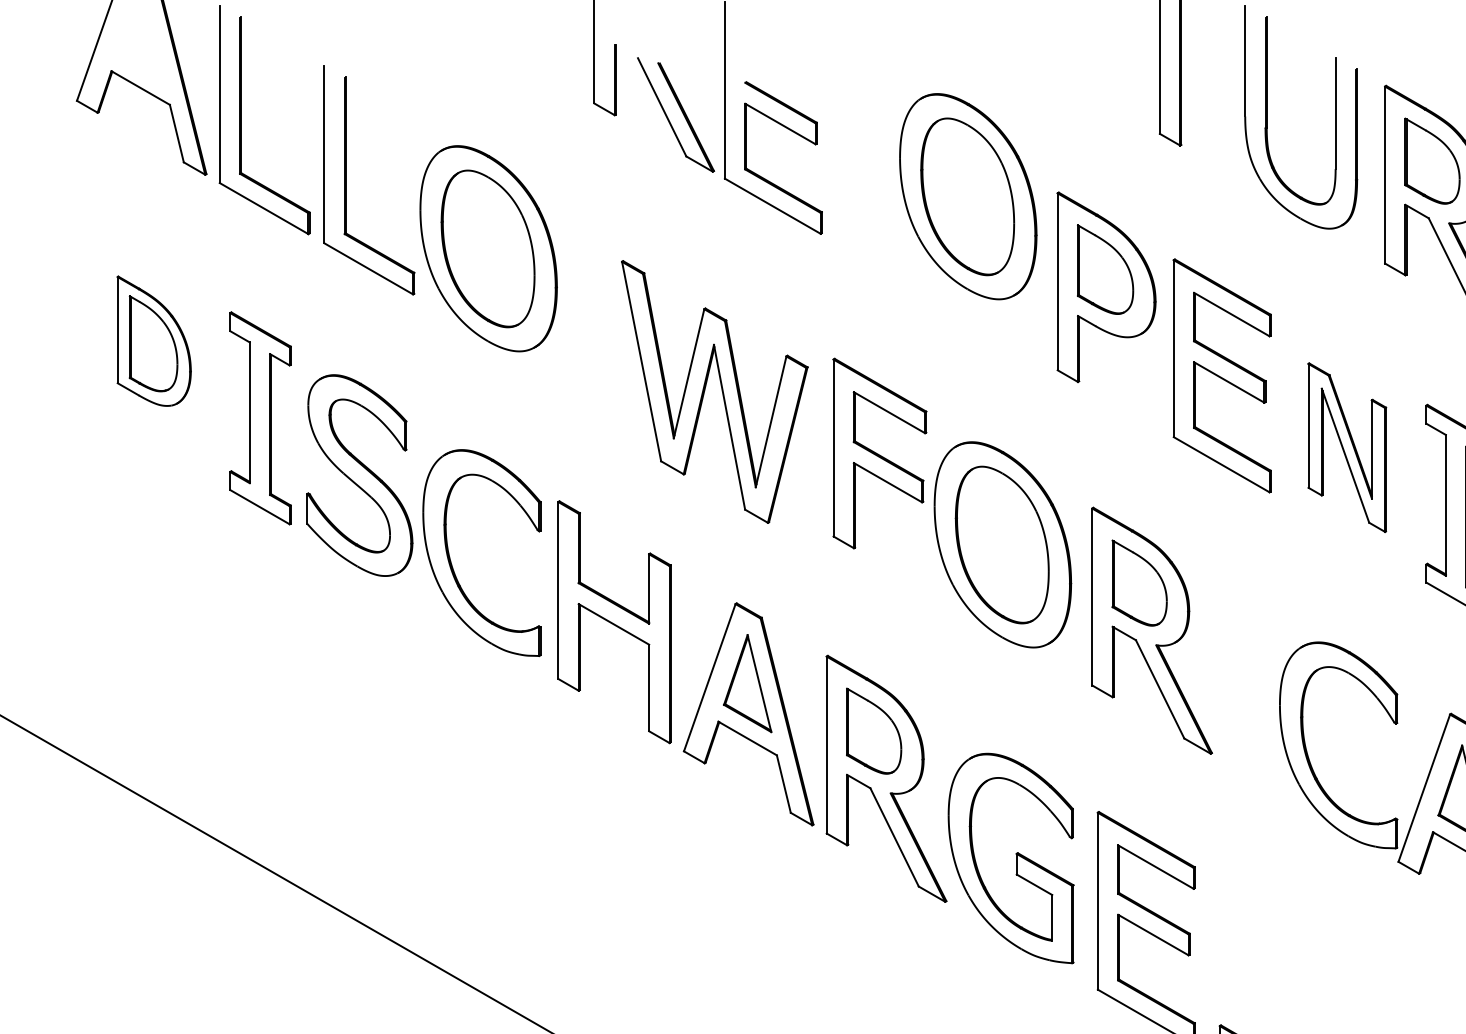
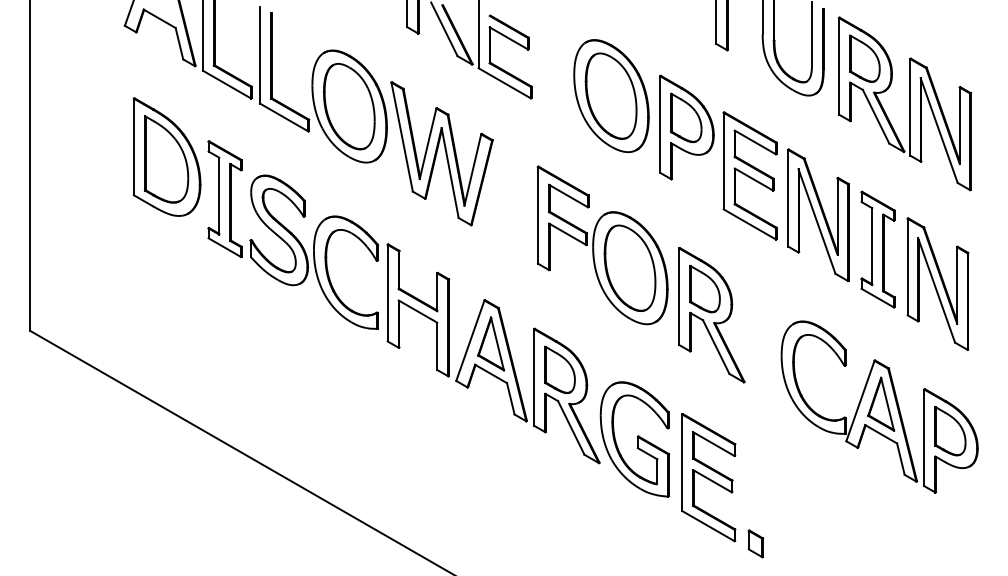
part: (968, 197) -> (611, 96), moved
part: (153, 340) -> (166, 156), size x1.67
part: (713, 391) -> (441, 153), moved
part: (1347, 446) -> (818, 214), size x1.43

